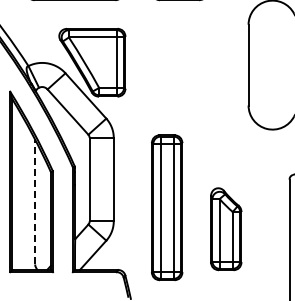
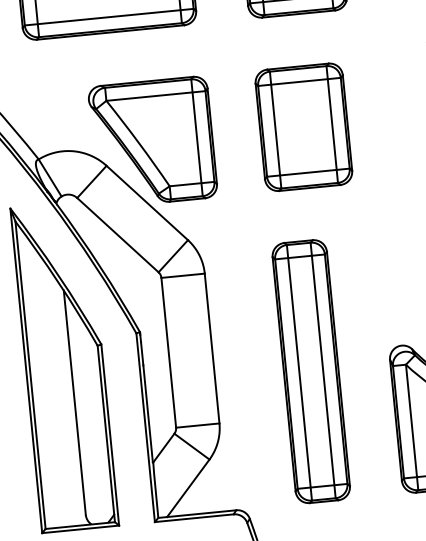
part: (176, 62) -> (304, 126), added
line: (35, 201) -> (75, 401), dashed -> solid
part: (167, 207) -> (311, 371), moved

